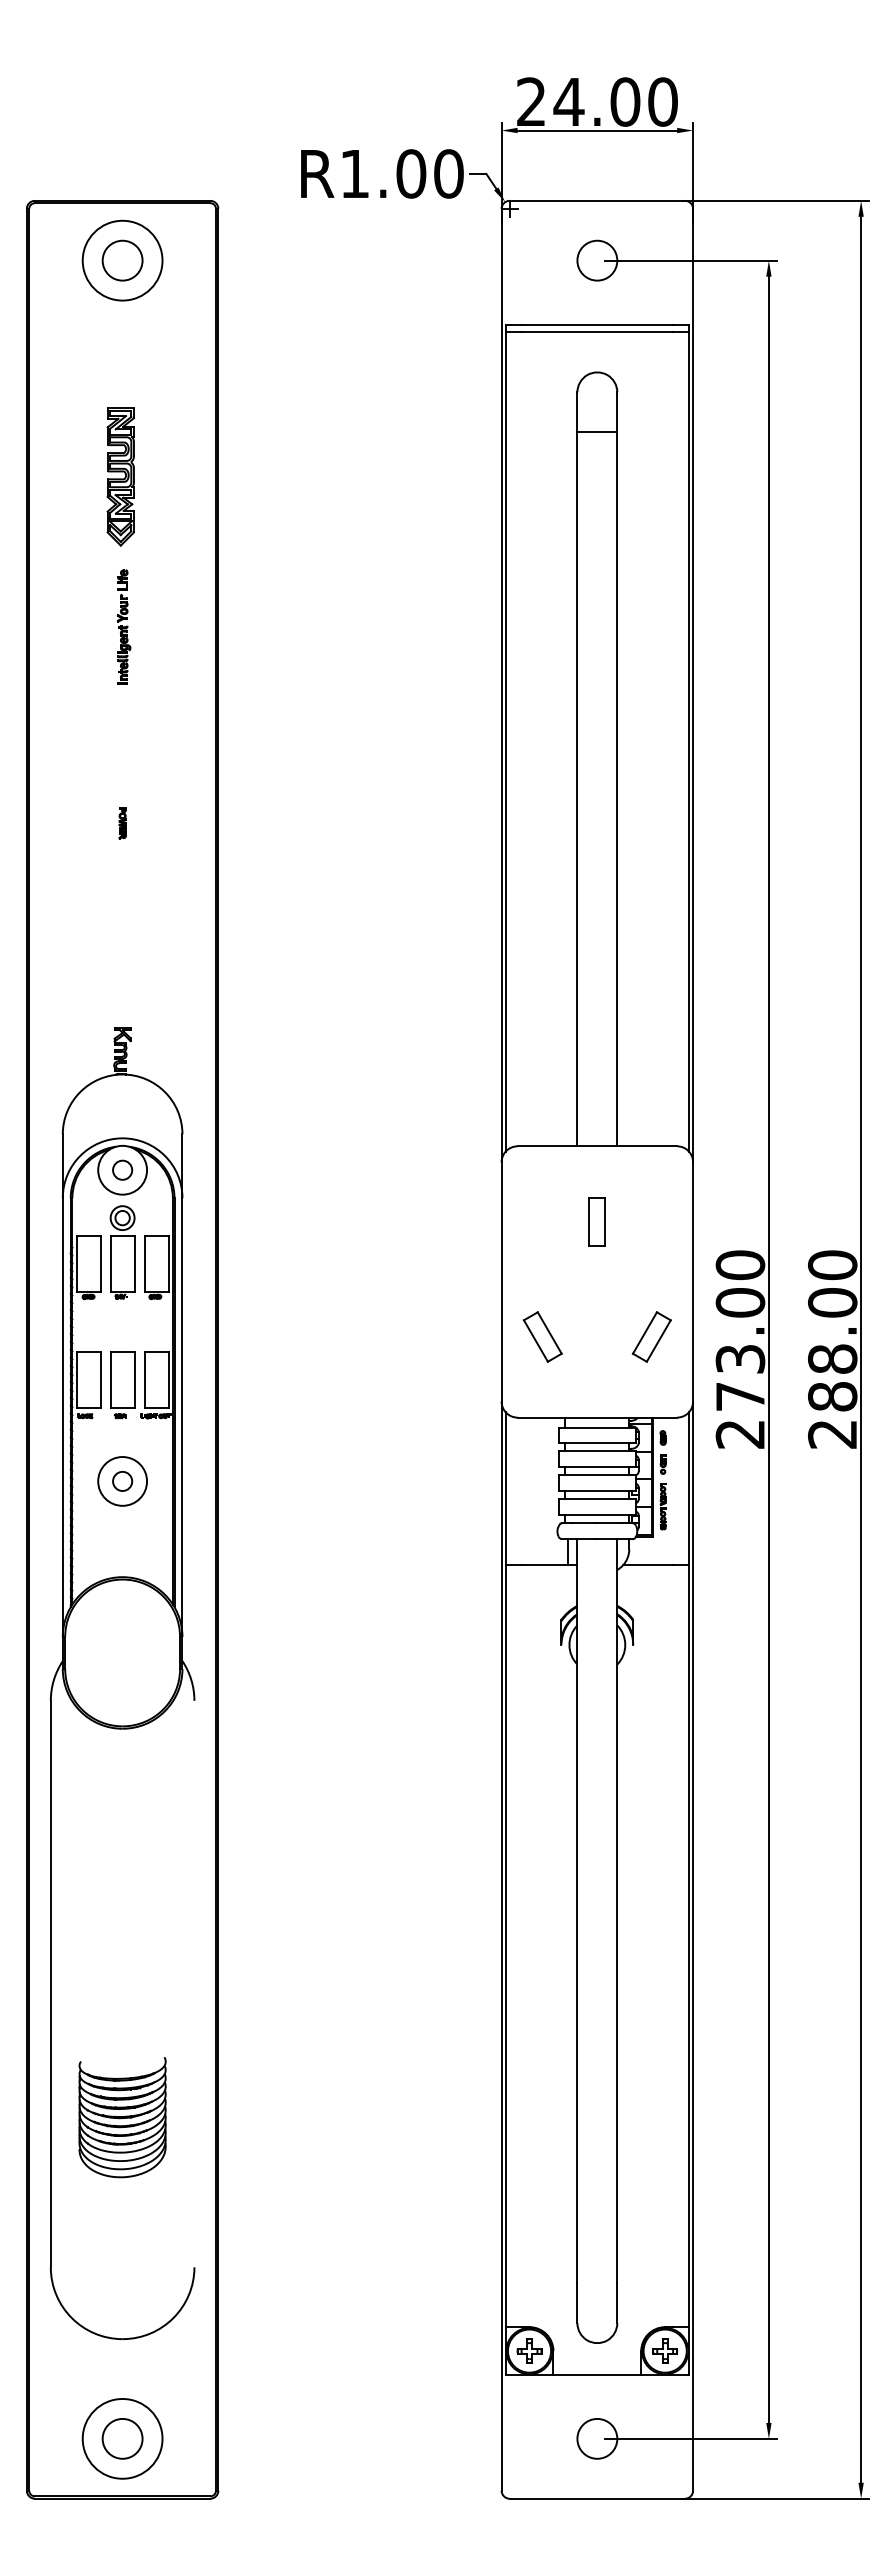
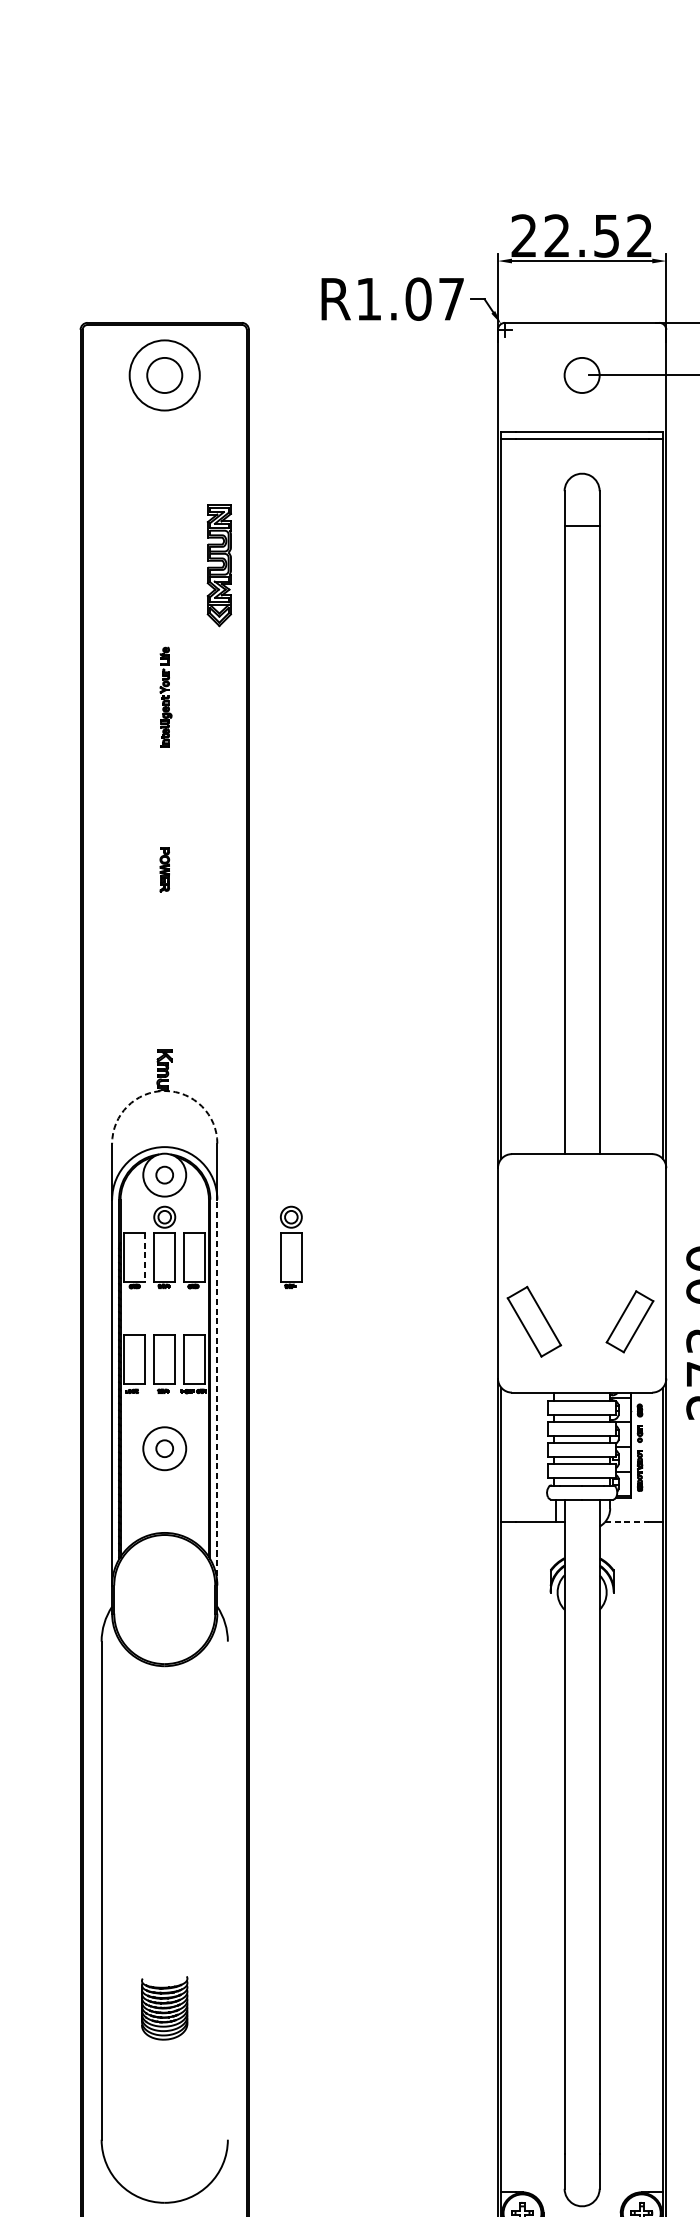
text: (615, 101) -> (598, 235), 24.00 -> 22.52
text: (448, 173) -> (451, 298), R1.00 -> R1.07
part: (120, 476) -> (219, 565), moved
part: (122, 823) -> (164, 870), size x1.6
arc: (122, 1074) -> (164, 1090), solid -> dashed
part: (596, 1221) -> (581, 1220), removed
part: (266, 1252) -> (291, 1247), added
line: (100, 1263) -> (145, 1257), solid -> dashed
part: (542, 1336) -> (533, 1321), size x1.6
part: (651, 1336) -> (629, 1321), size x1.4
line: (182, 1417) -> (217, 1392), solid -> dashed
line: (648, 1565) -> (627, 1522), solid -> dashed
part: (122, 2117) -> (164, 2007), size x0.6

